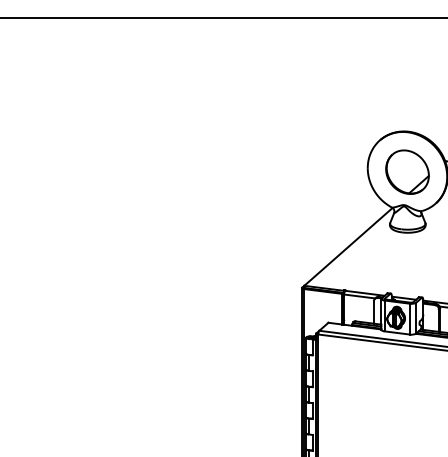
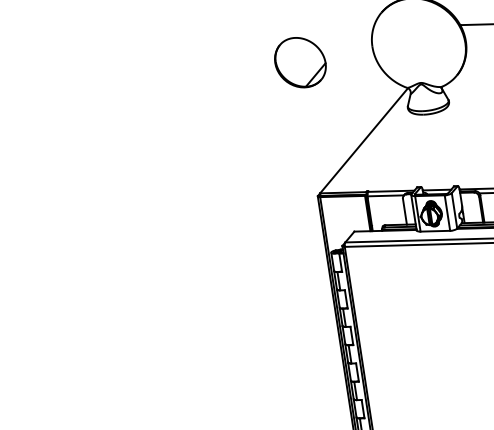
part: (407, 171) -> (300, 61), moved

